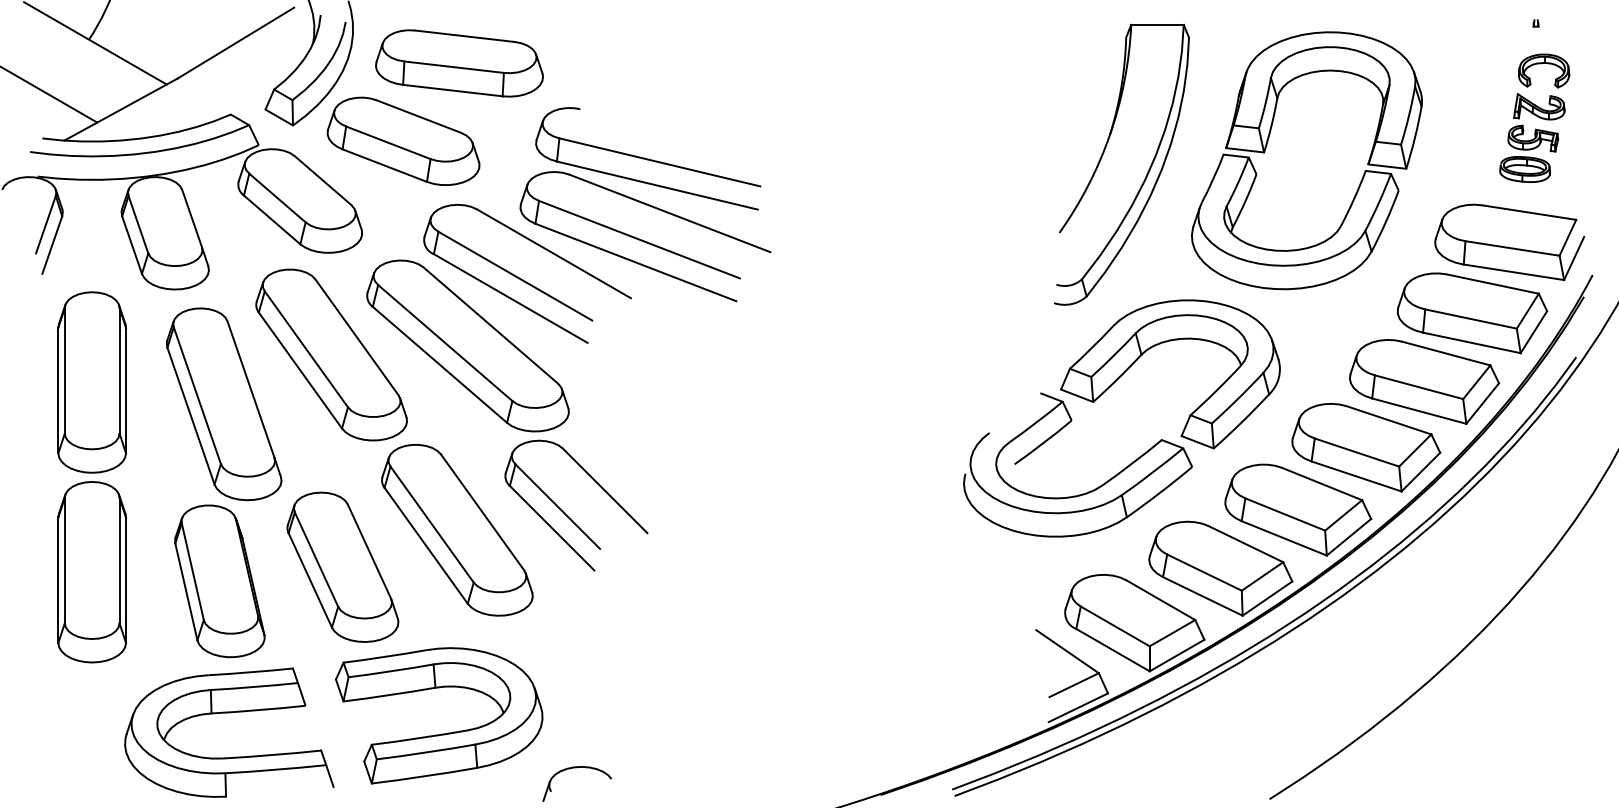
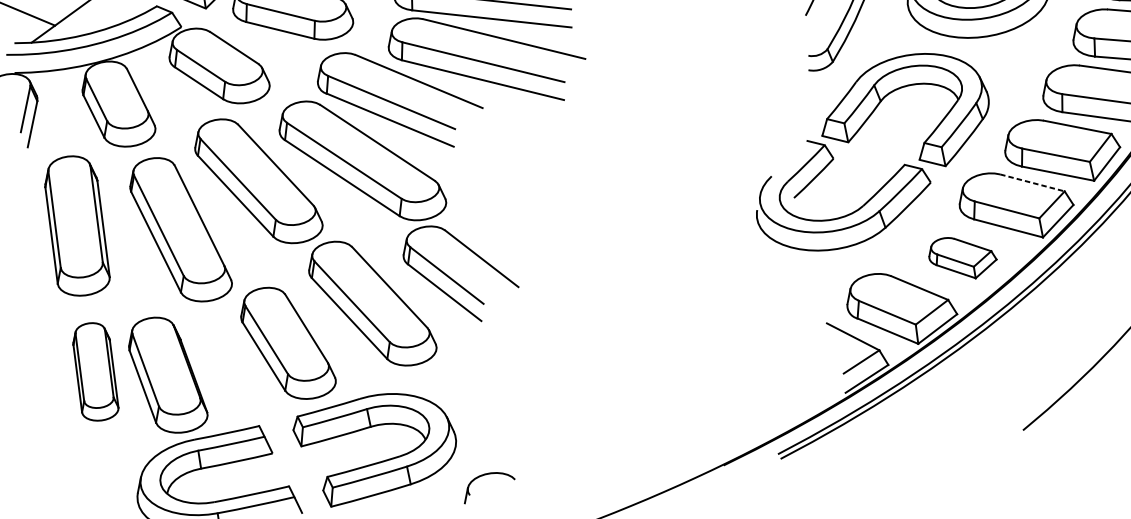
line: (1322, 484) -> (1032, 183), solid -> dashed
part: (1220, 568) -> (962, 257), size x0.6
part: (91, 572) -> (94, 372), size x0.7
part: (219, 581) -> (167, 375), moved

